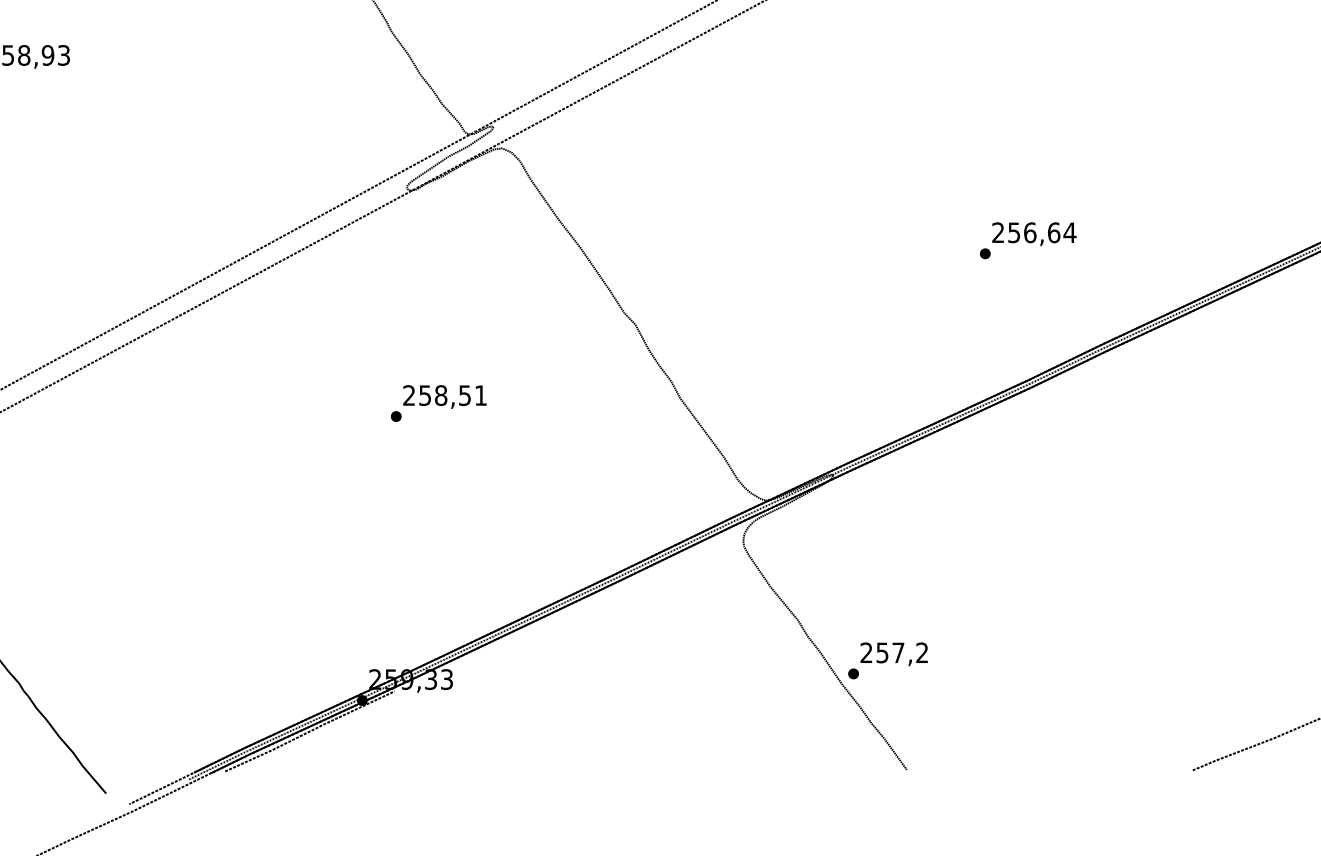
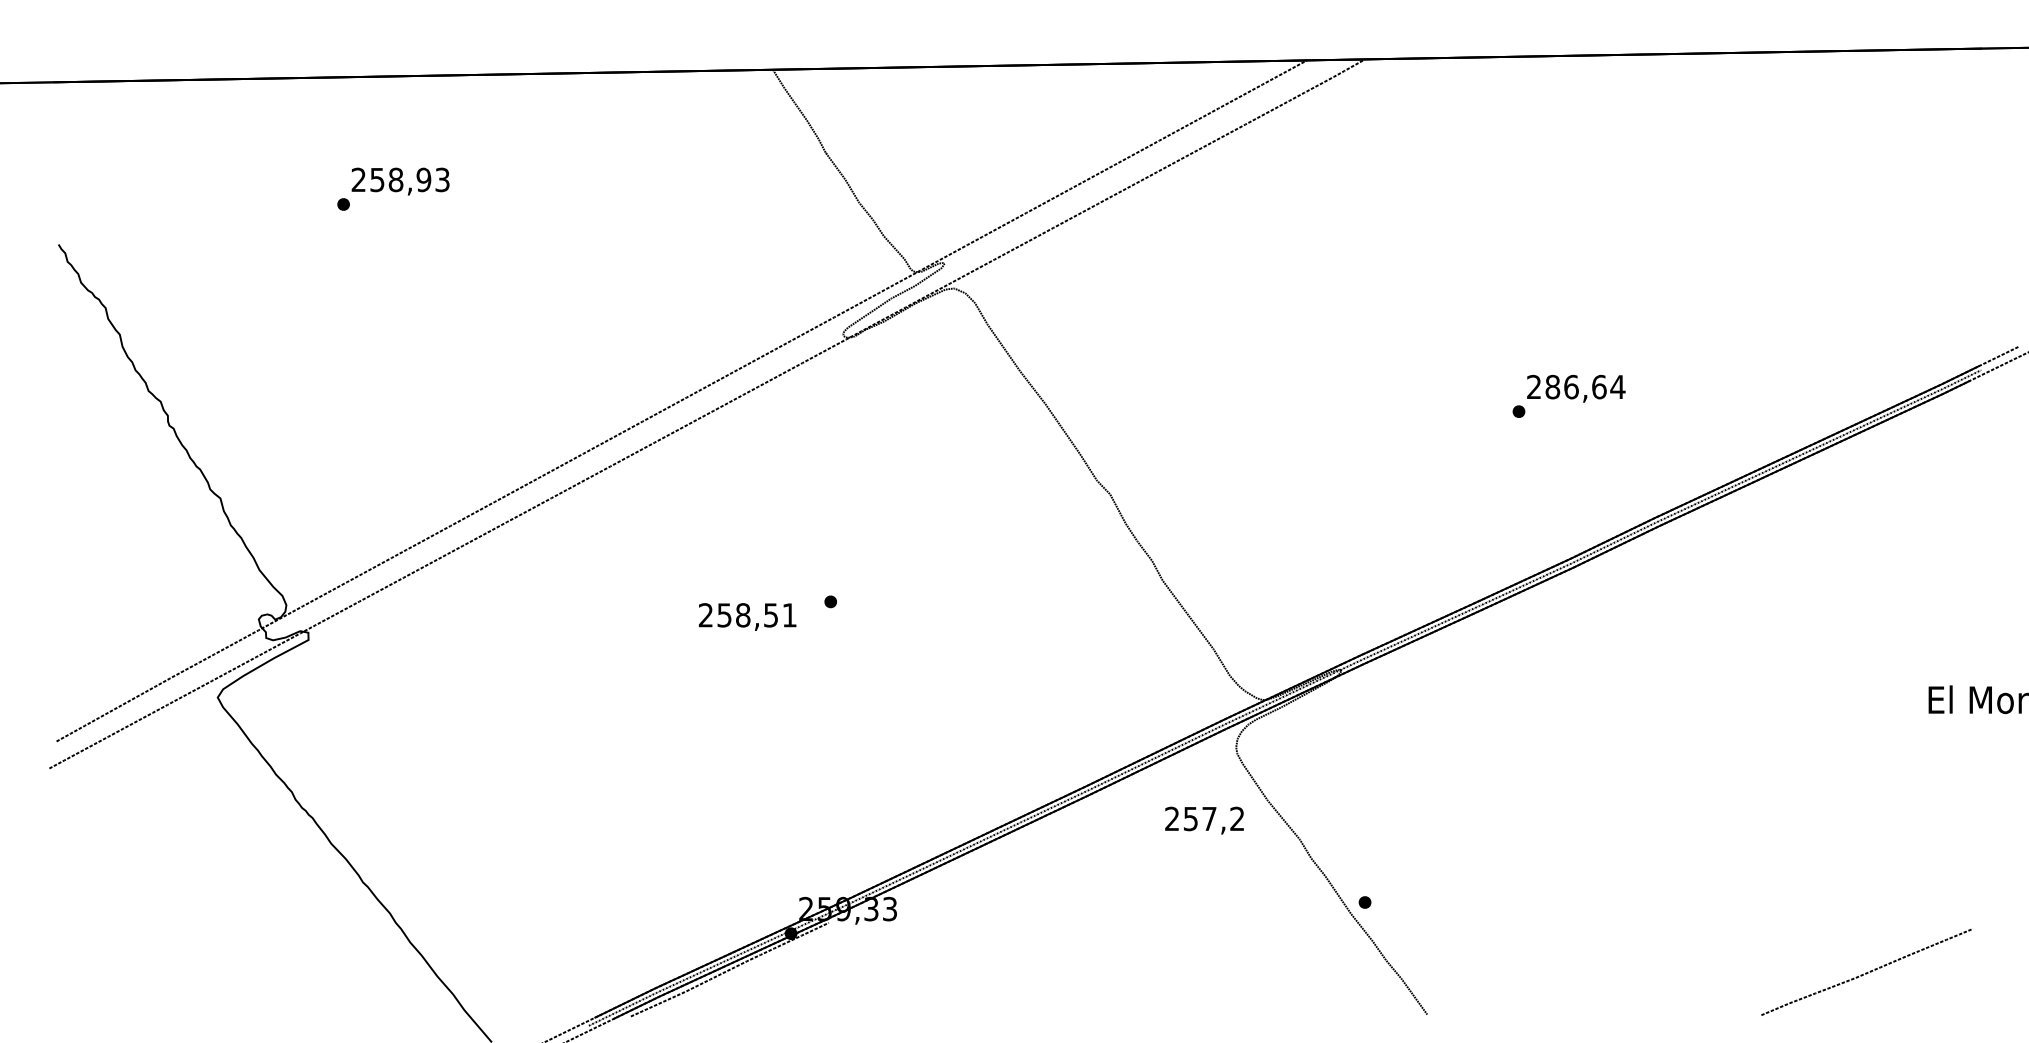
text: (1013, 232) -> (1552, 386), 256,64 -> 286,64
text: (444, 396) -> (747, 616), moved
text: (894, 654) -> (1204, 820), moved

